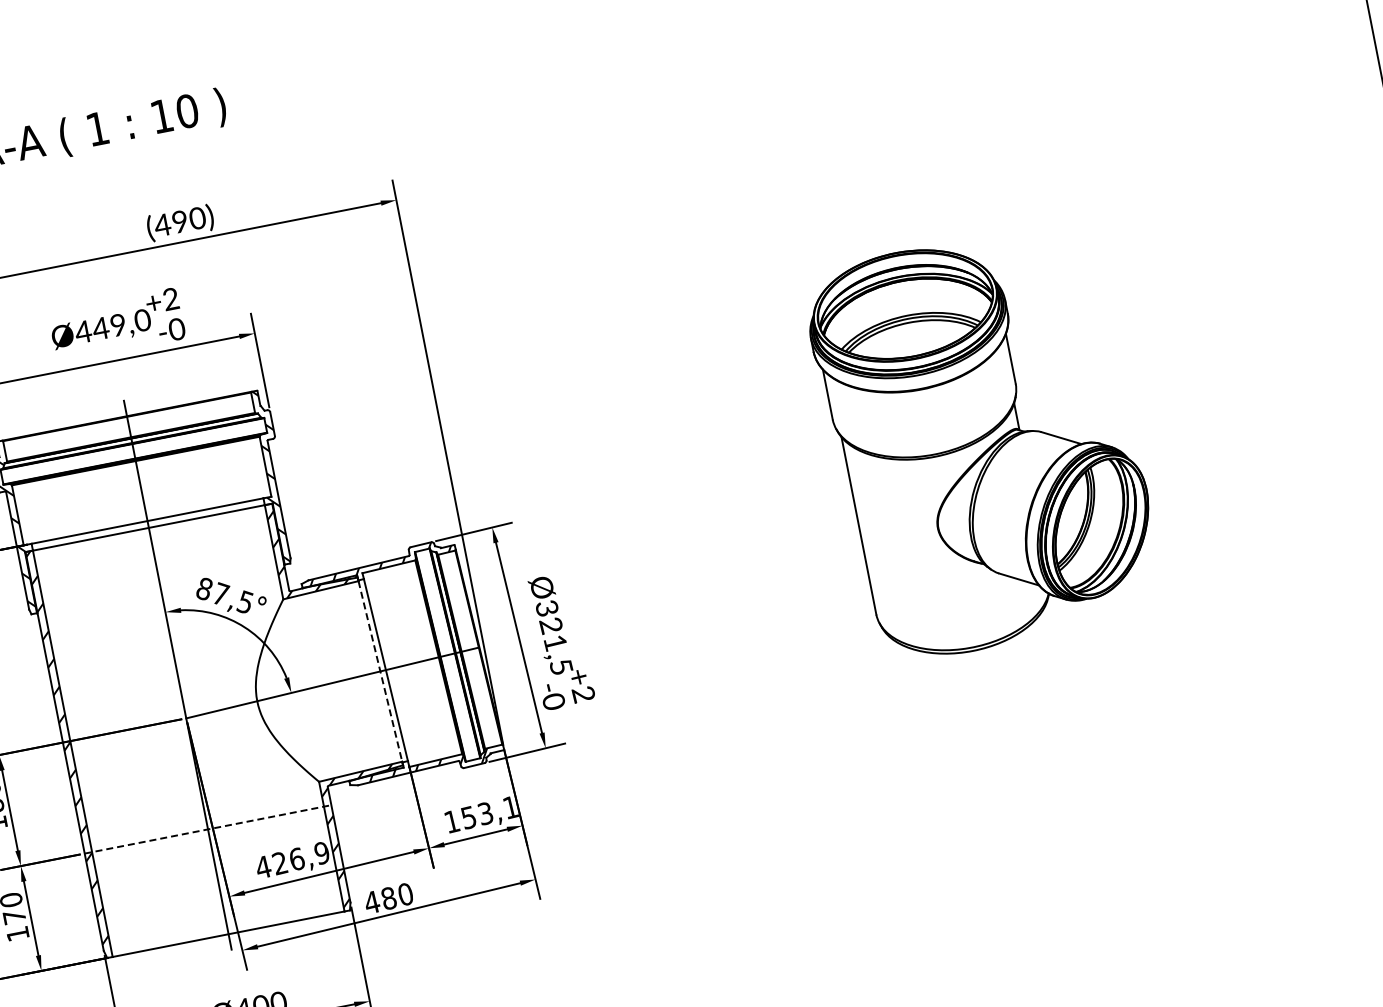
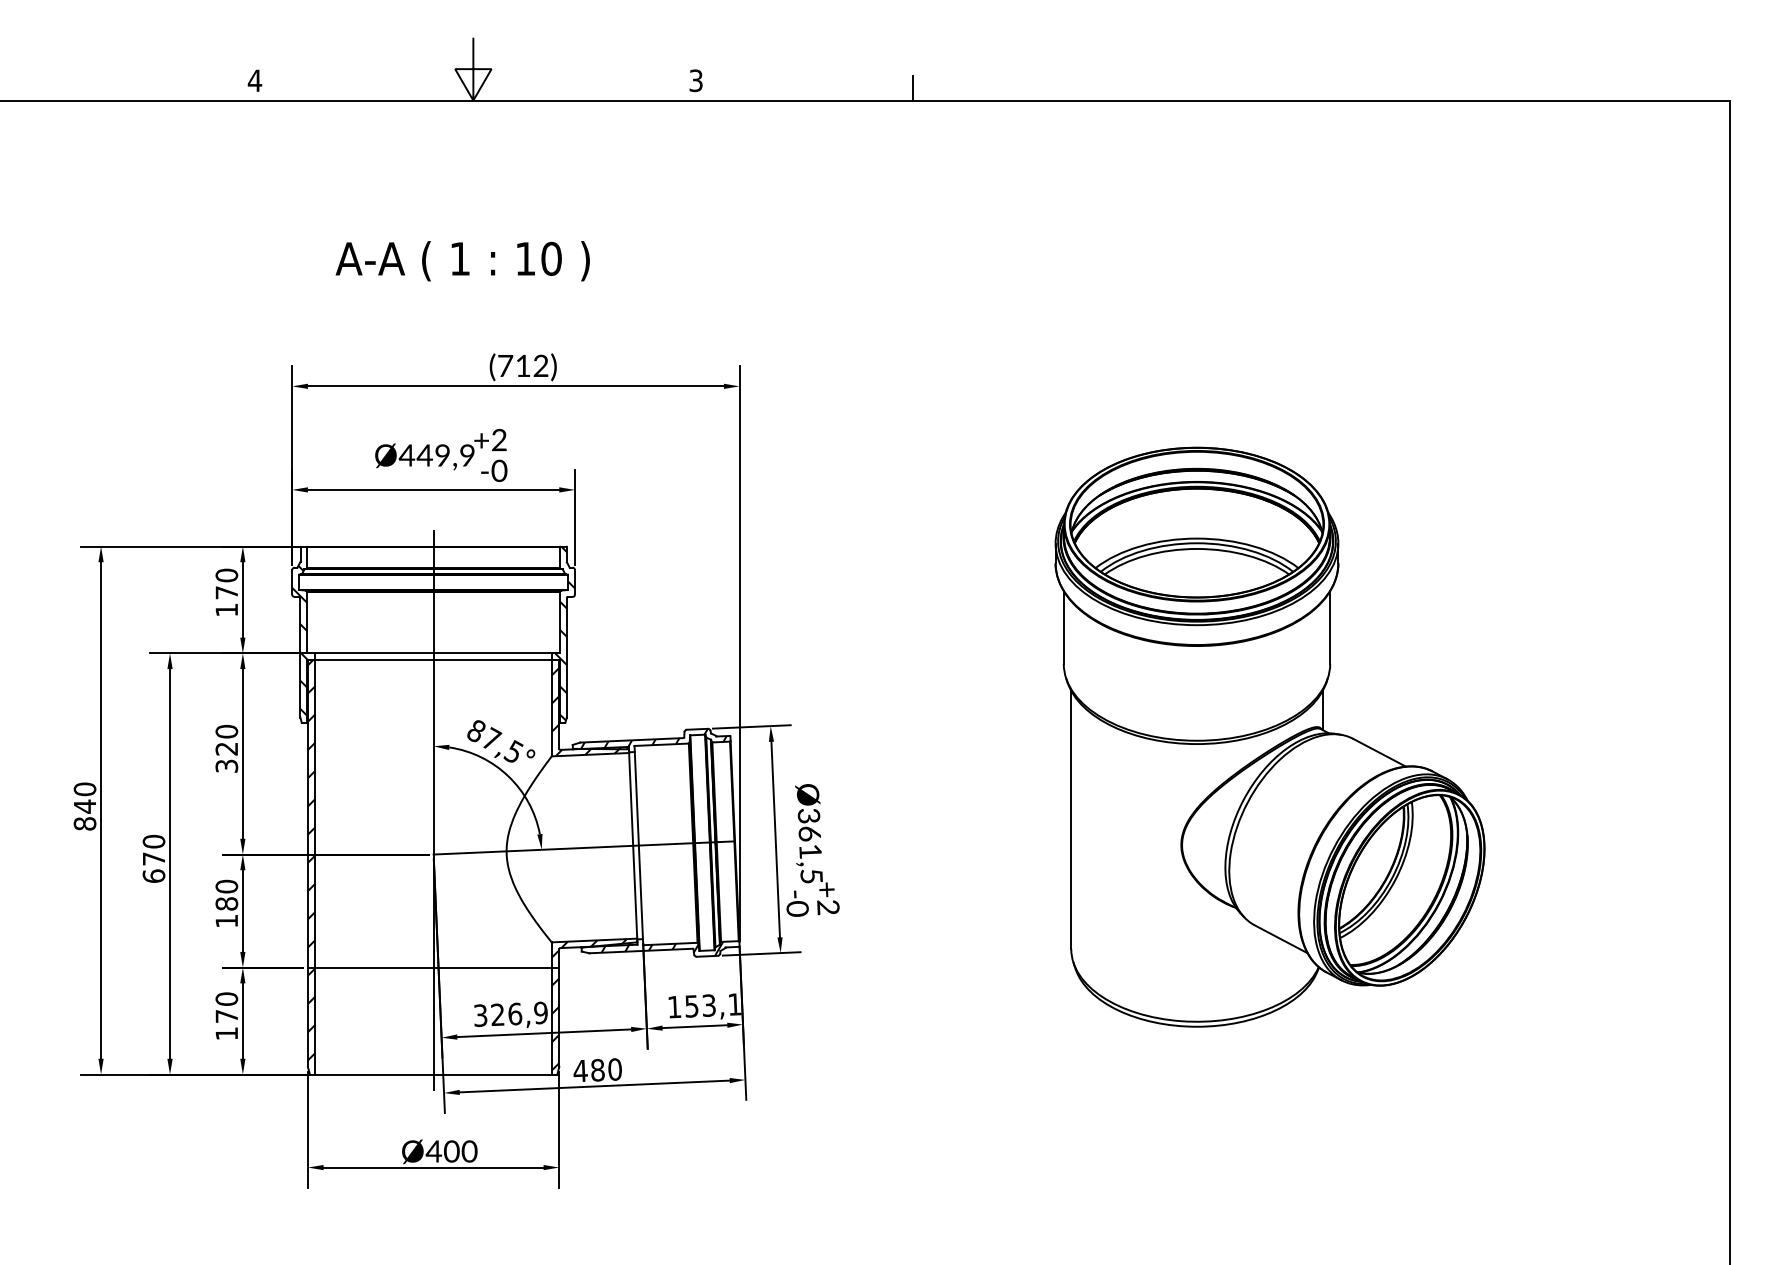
text: (179, 221) -> (522, 365), (490) -> (712)
text: (142, 320) -> (467, 455), Ø449,0 -> Ø449,9
part: (983, 441) -> (1269, 736), size x1.43
text: (551, 625) -> (809, 833), Ø321,5 -> Ø361,5
line: (380, 671) -> (633, 845), dashed -> solid
line: (207, 829) -> (433, 967), dashed -> solid
text: (263, 867) -> (480, 1015), 426,9 -> 326,9

